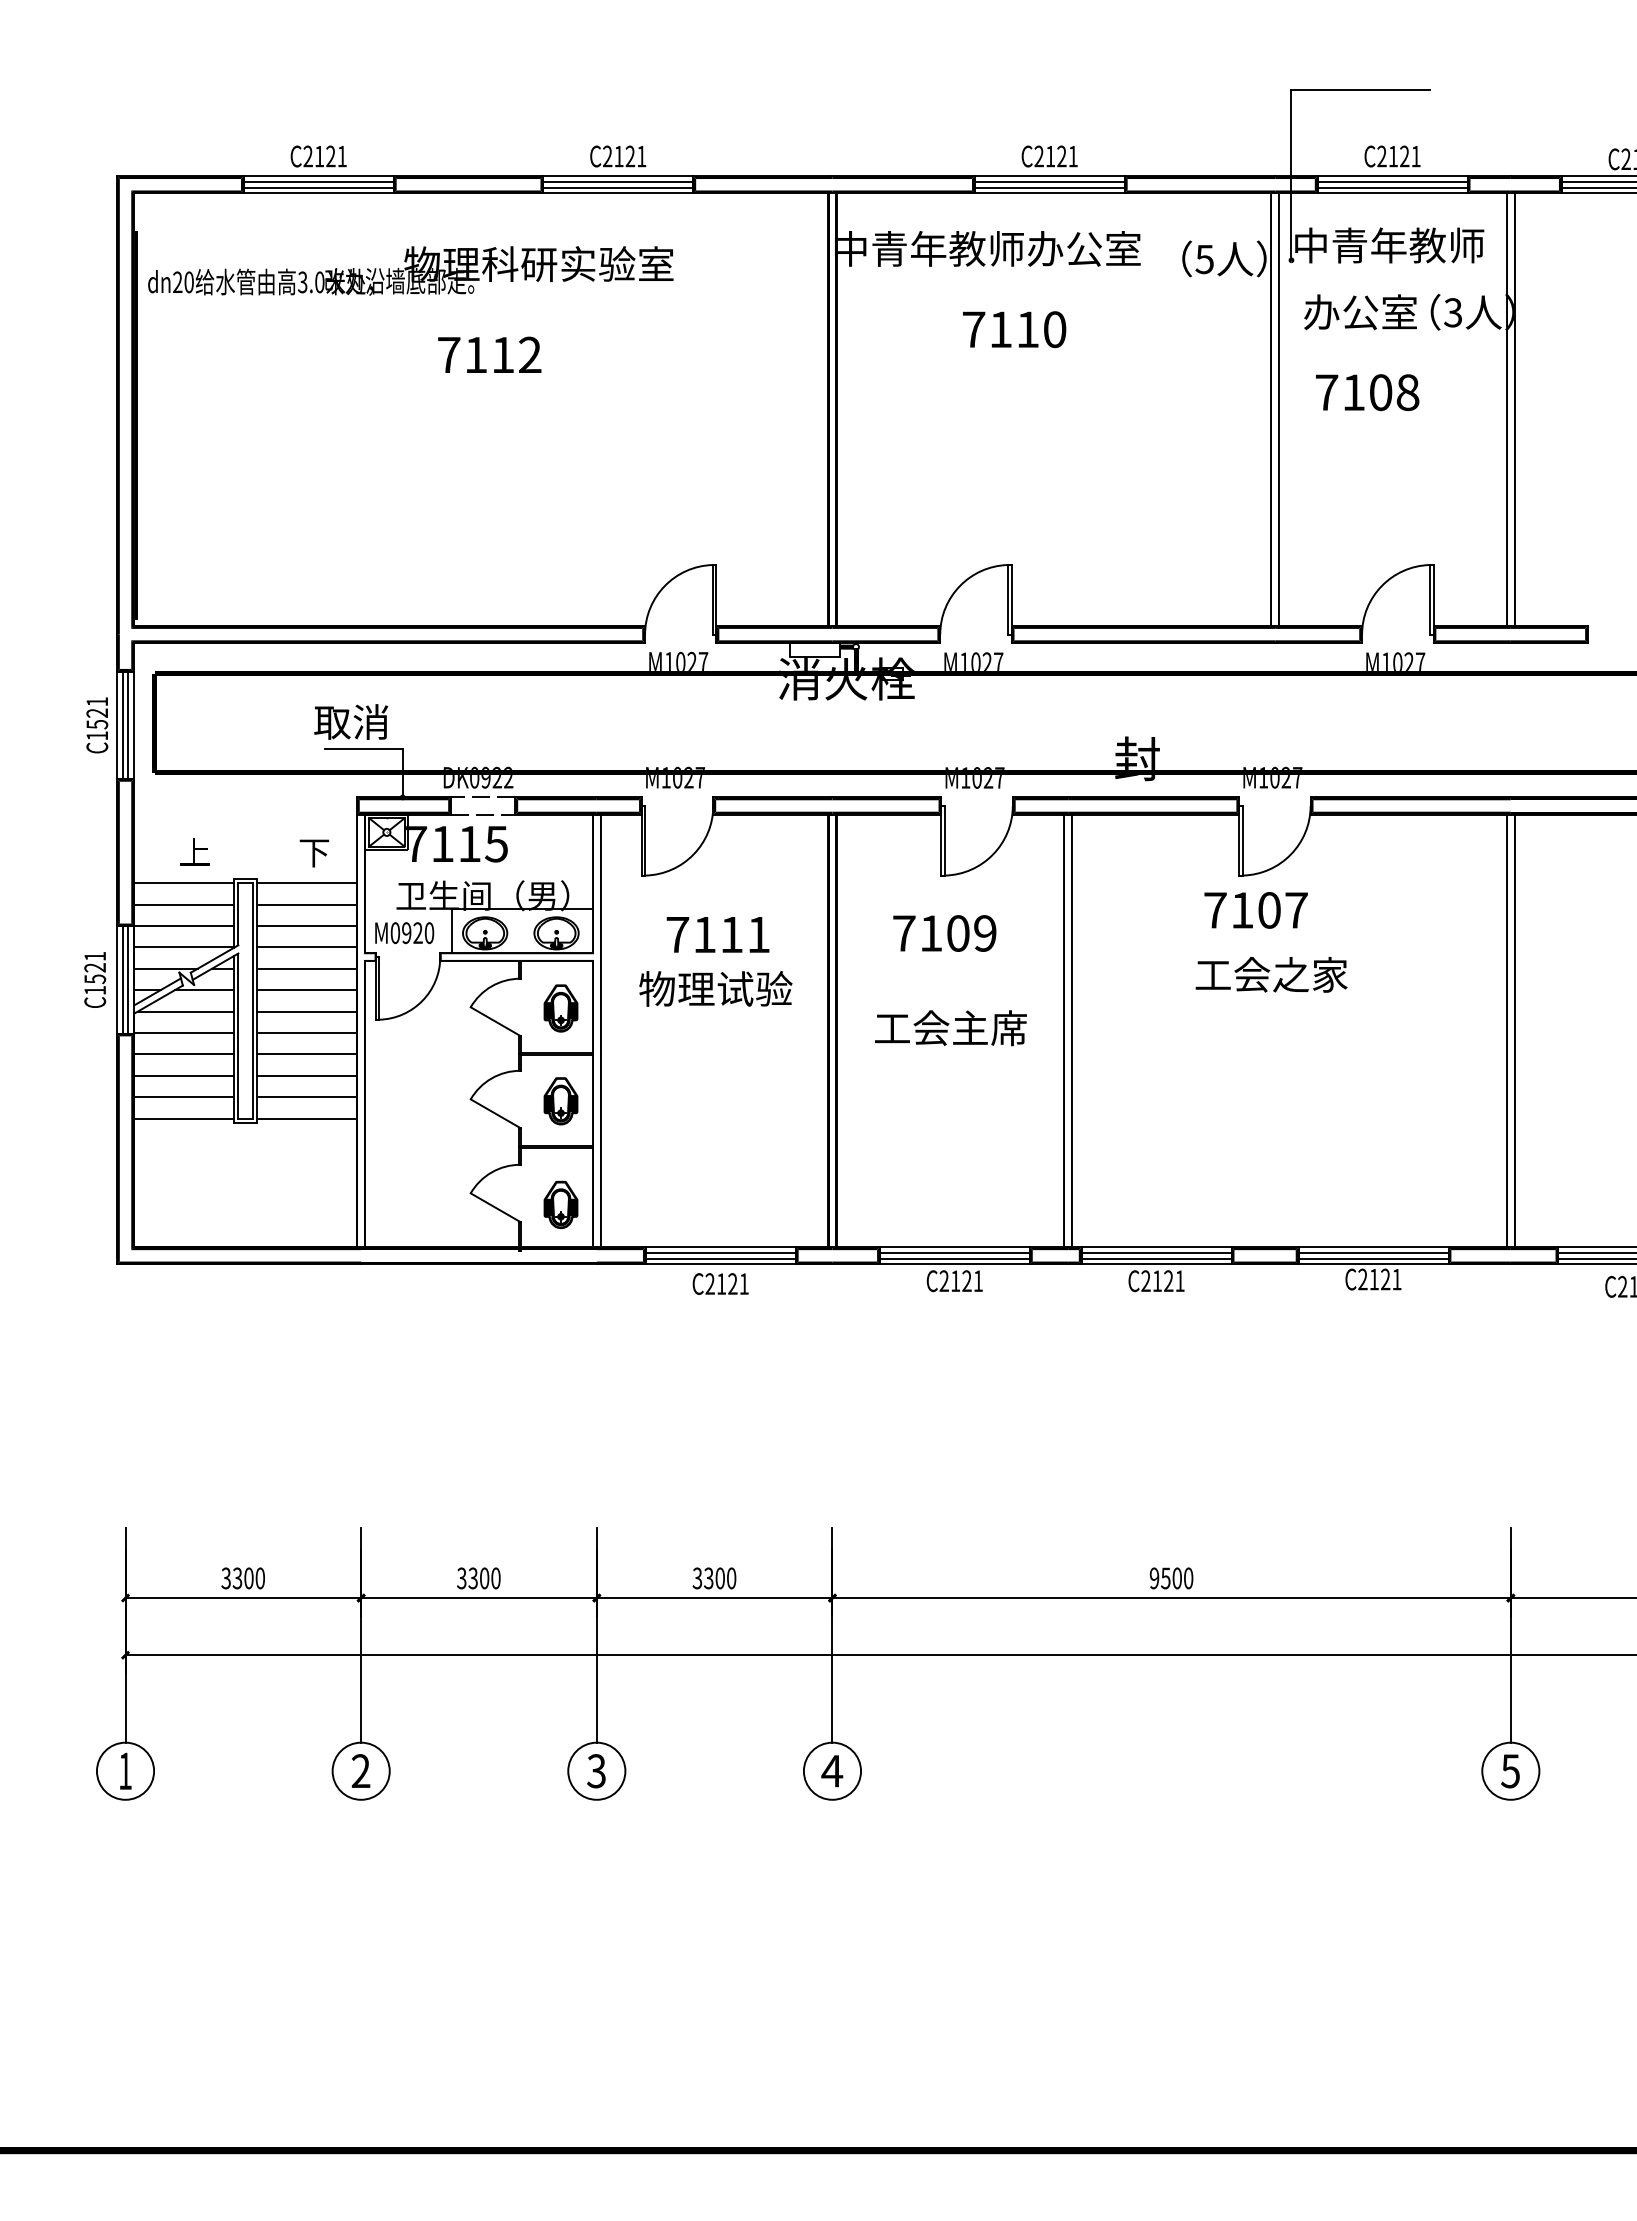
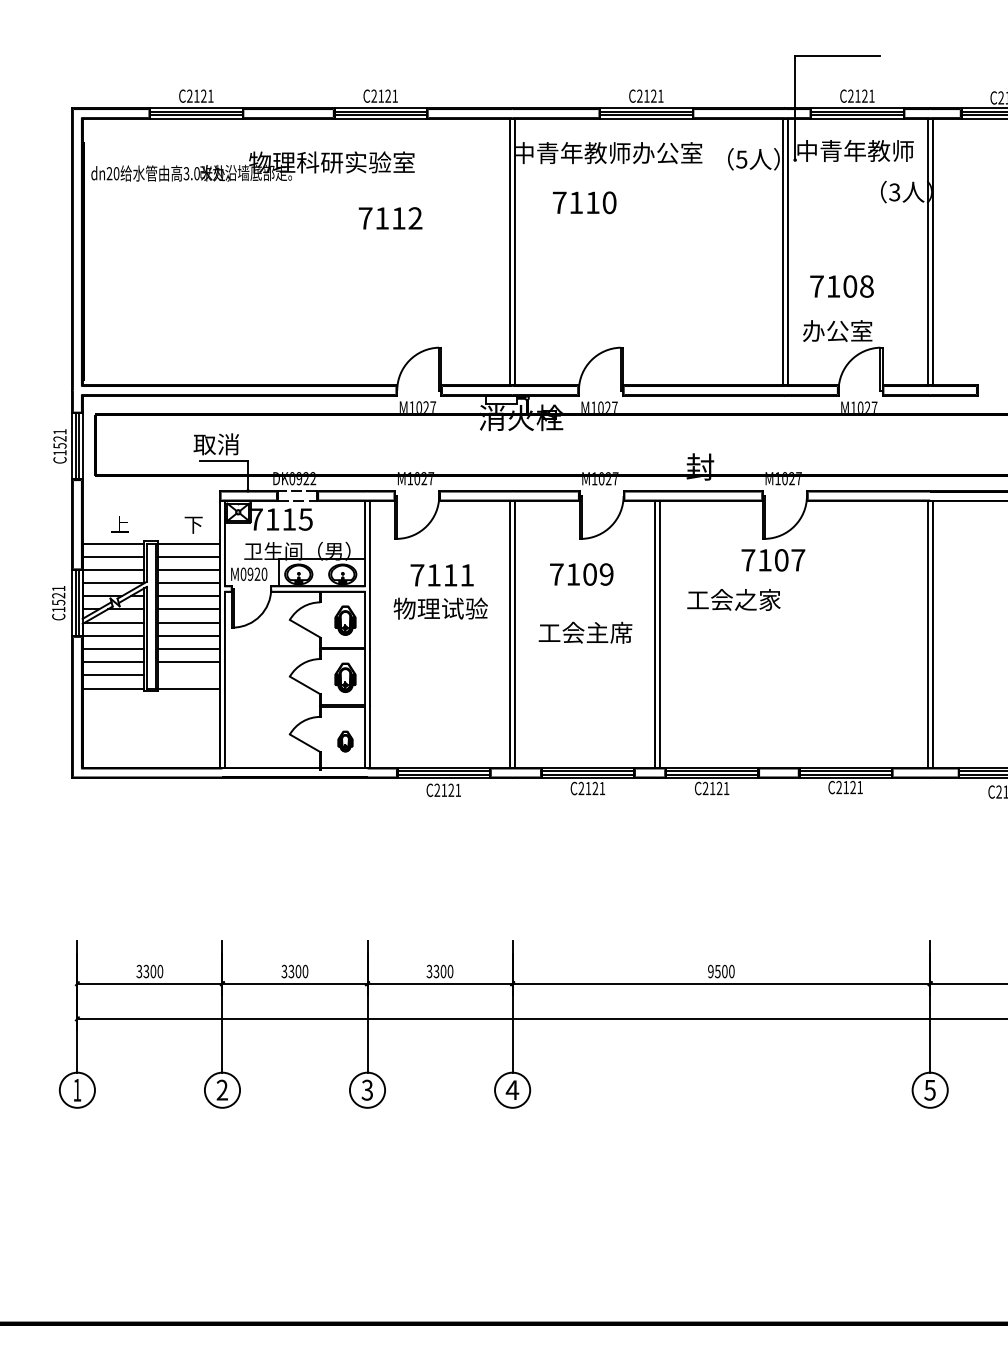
text: (1360, 311) -> (837, 330), moved
text: (1014, 329) -> (584, 202), moved
text: (489, 355) -> (390, 218), moved
text: (1366, 392) -> (841, 286), moved
text: (1270, 974) -> (733, 599), moved
line: (306, 1097) -> (188, 675), removed
part: (561, 1204) -> (345, 741), size x0.7

